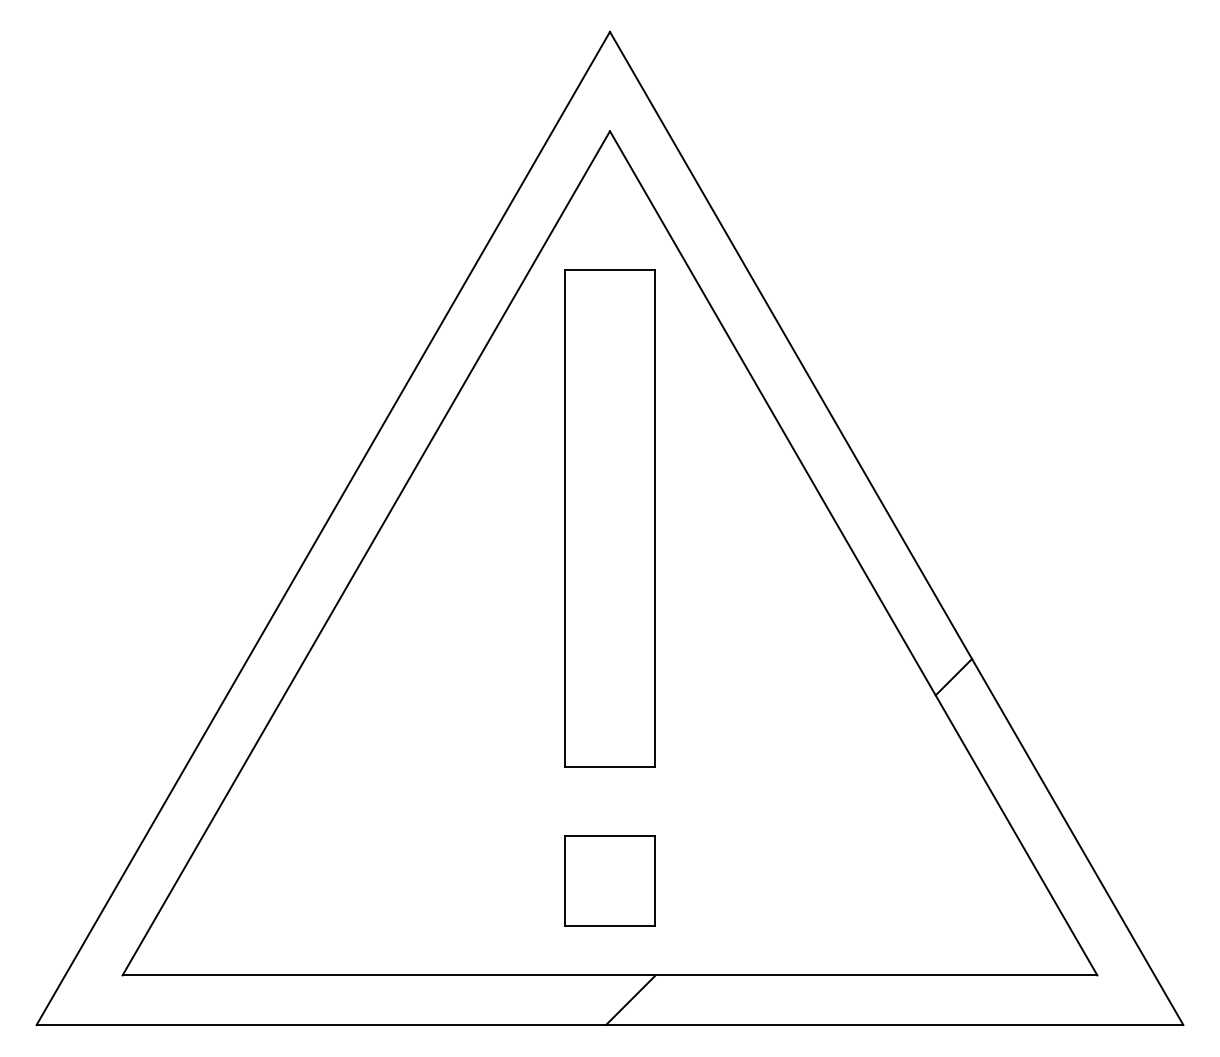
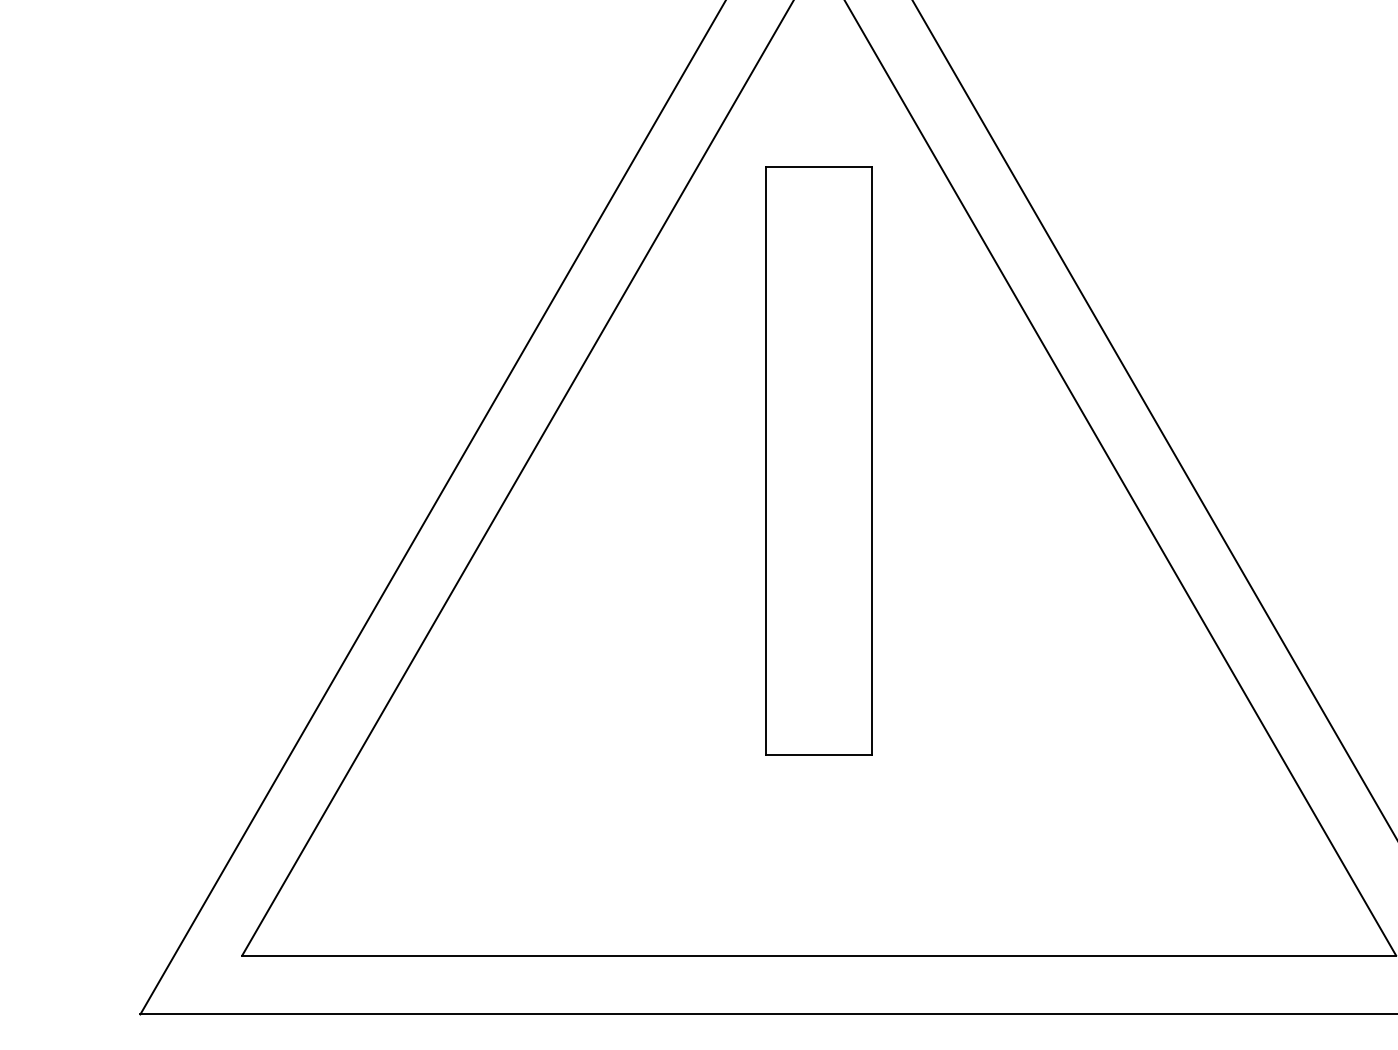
part: (609, 518) -> (818, 460), moved
line: (953, 677) -> (1225, 602), removed
part: (609, 880) -> (818, 843), removed
line: (630, 1000) -> (843, 985), removed

